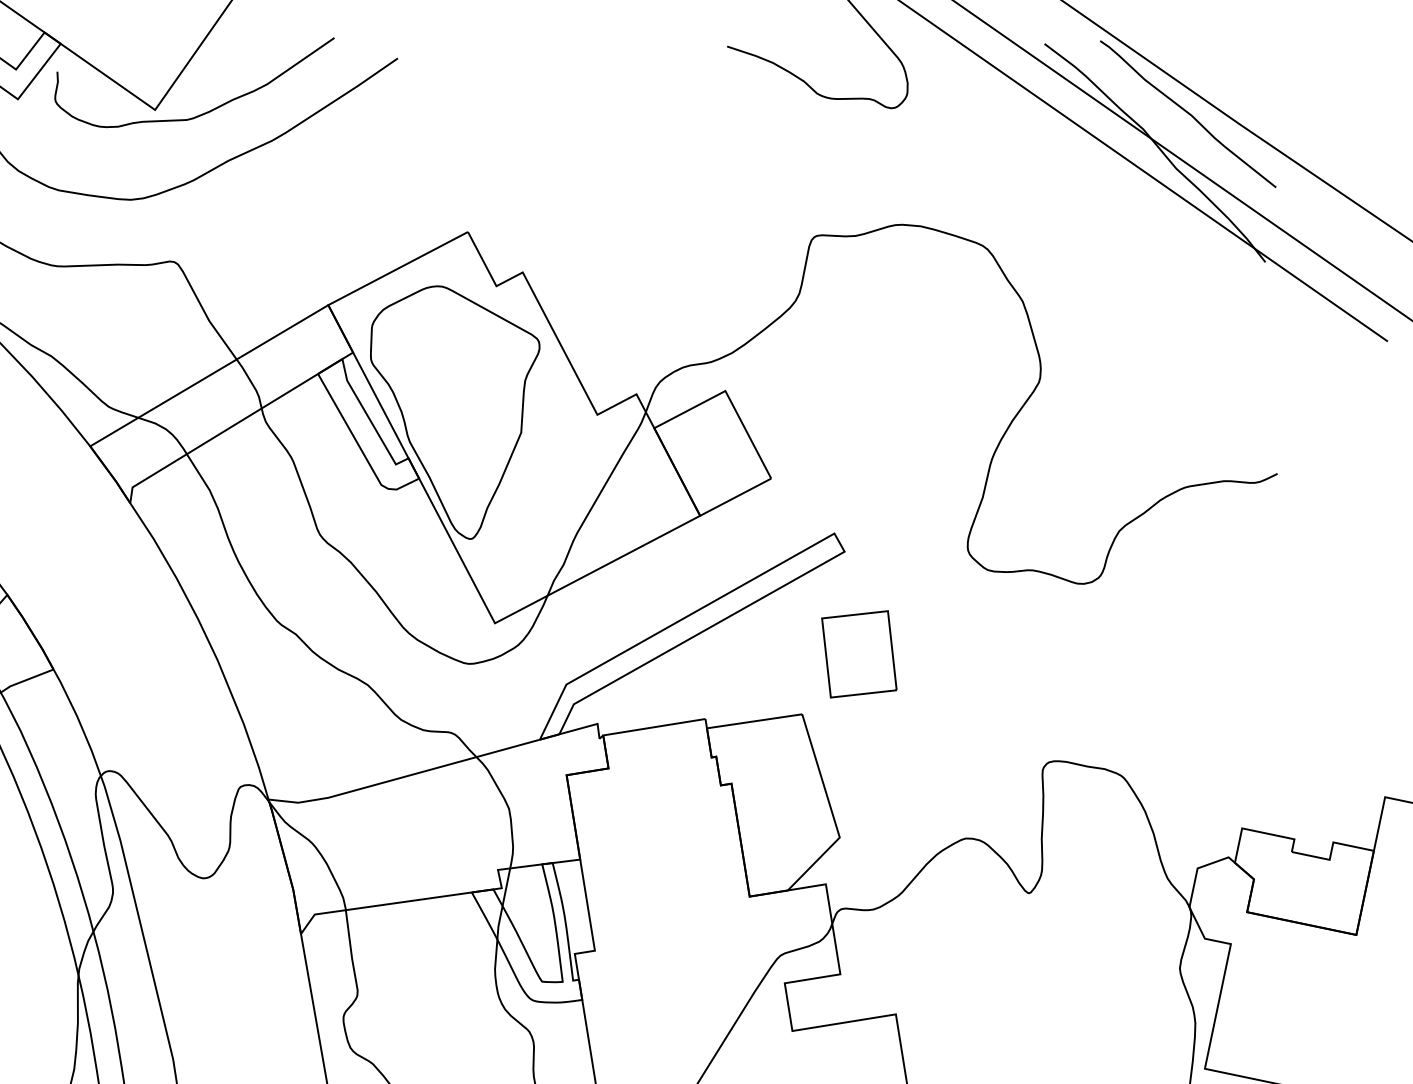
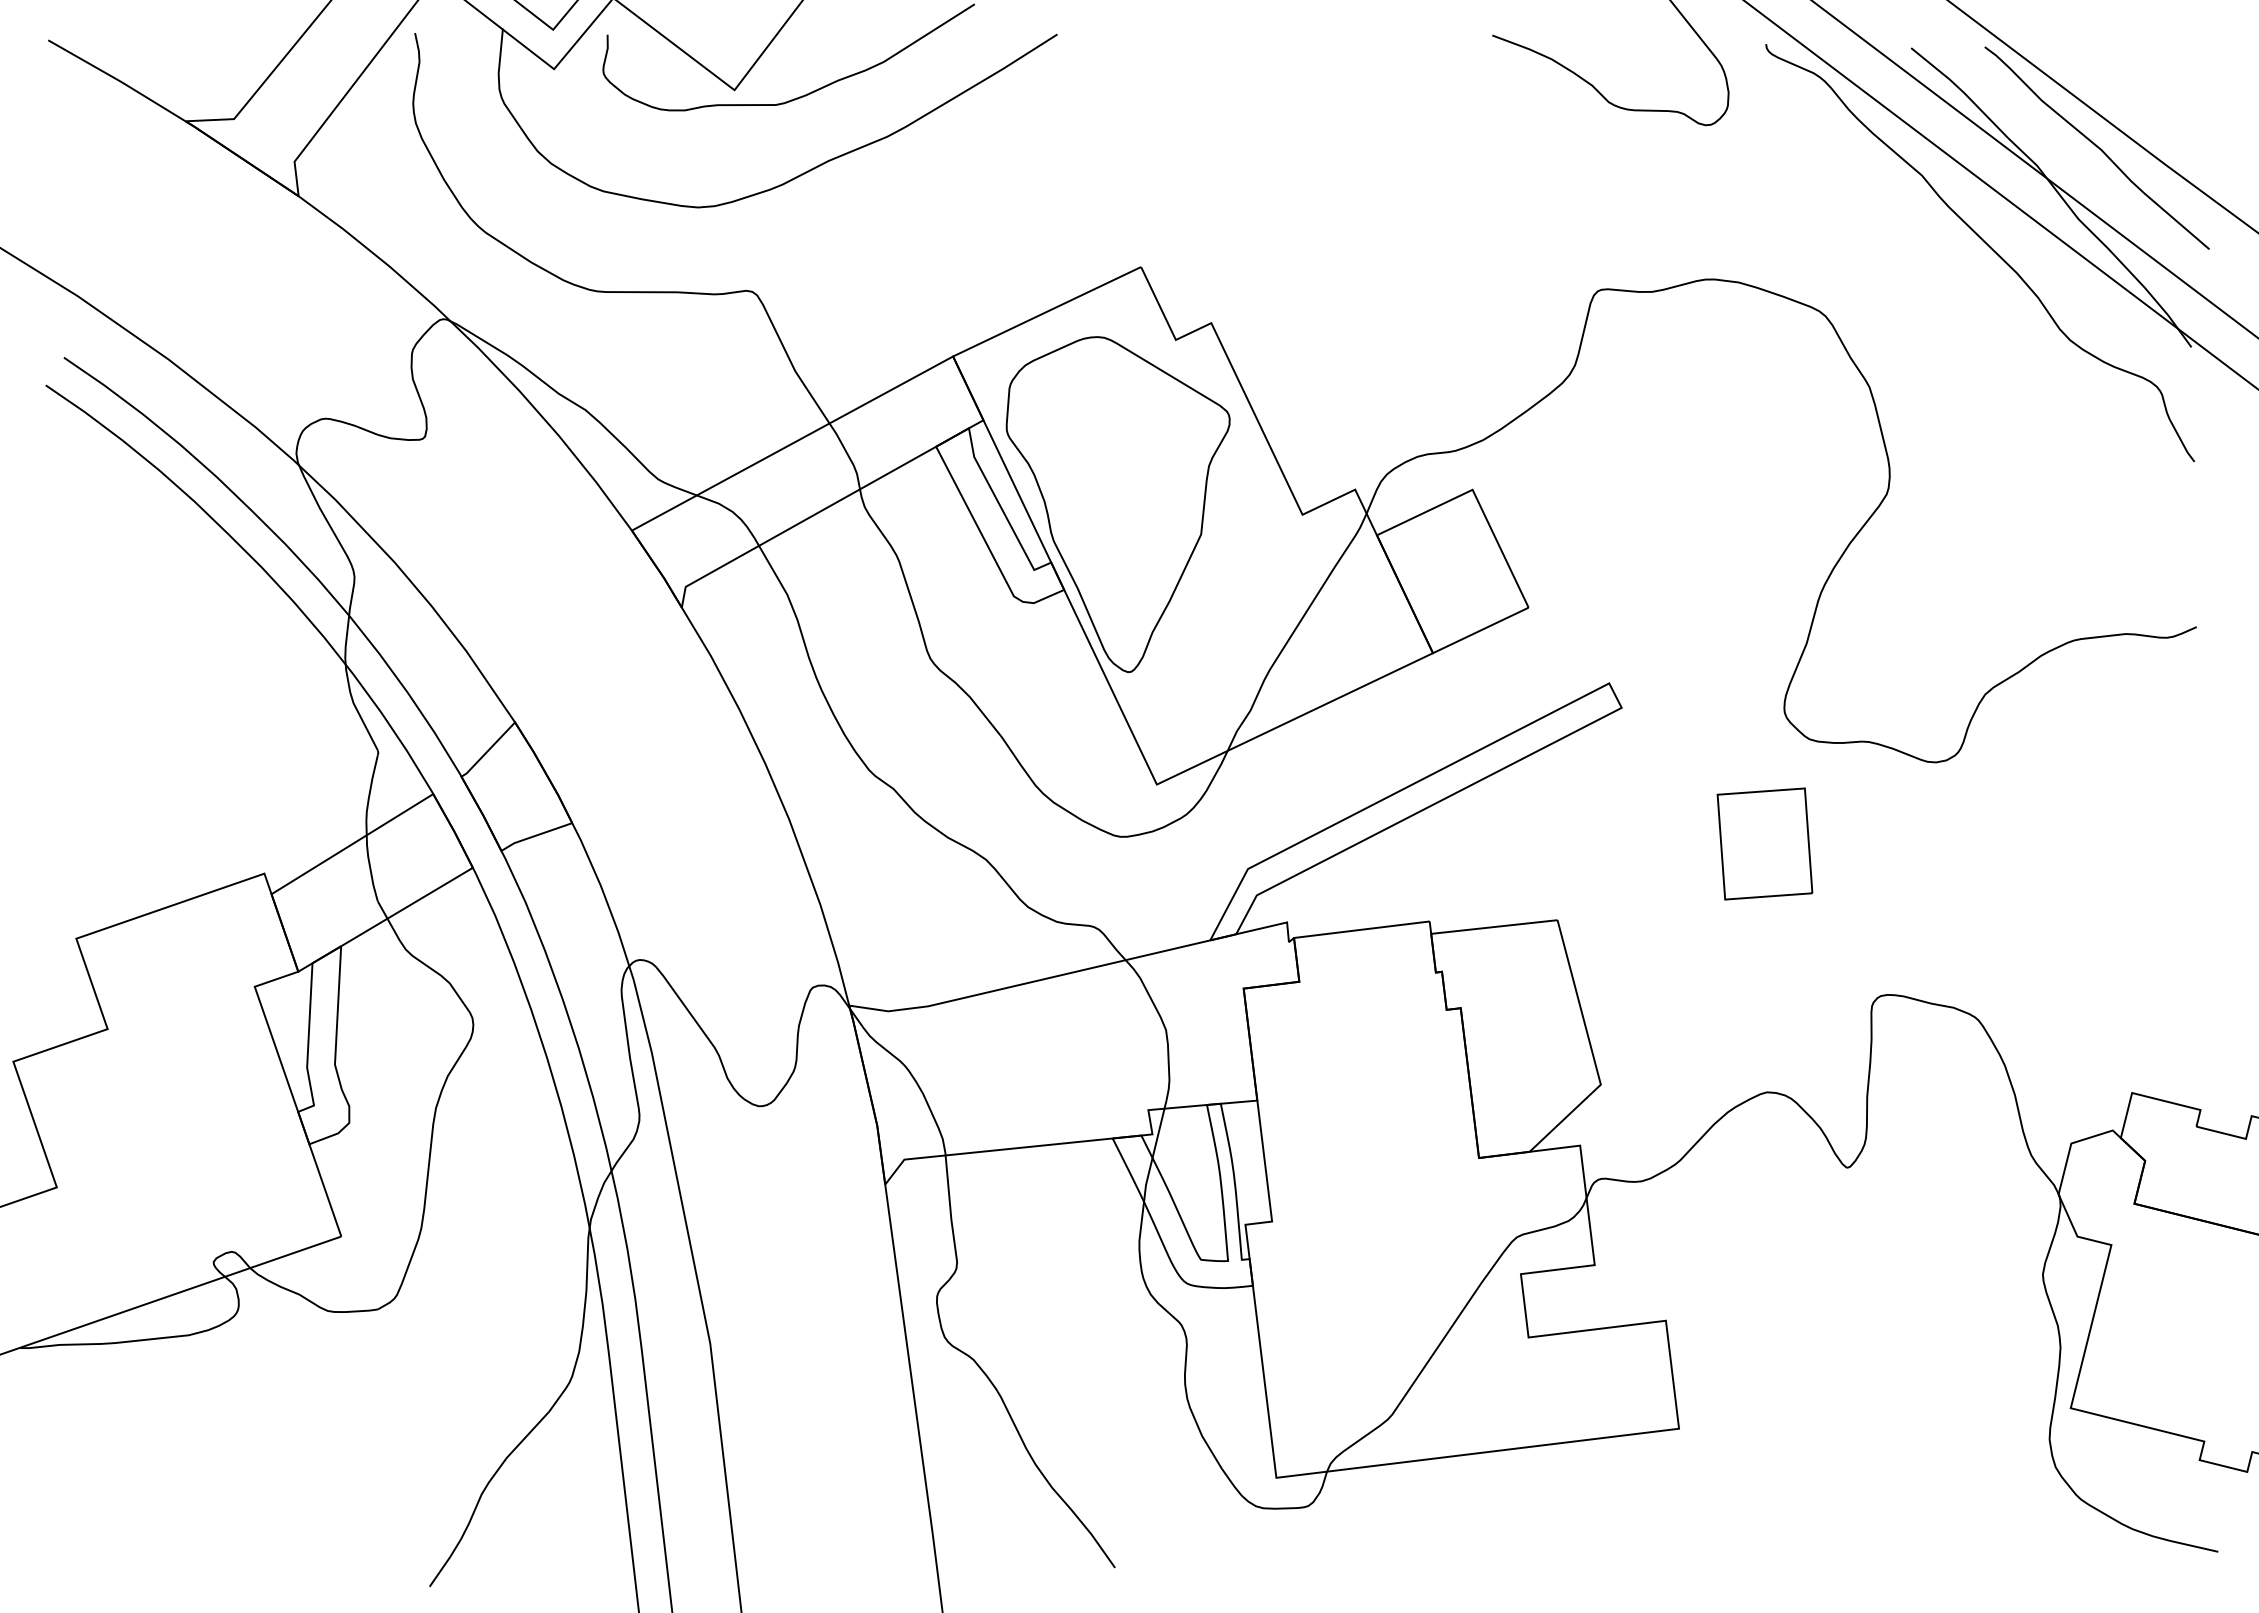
curve: (1108, 191) -> (1987, 245), added
part: (858, 653) -> (1764, 843), moved

